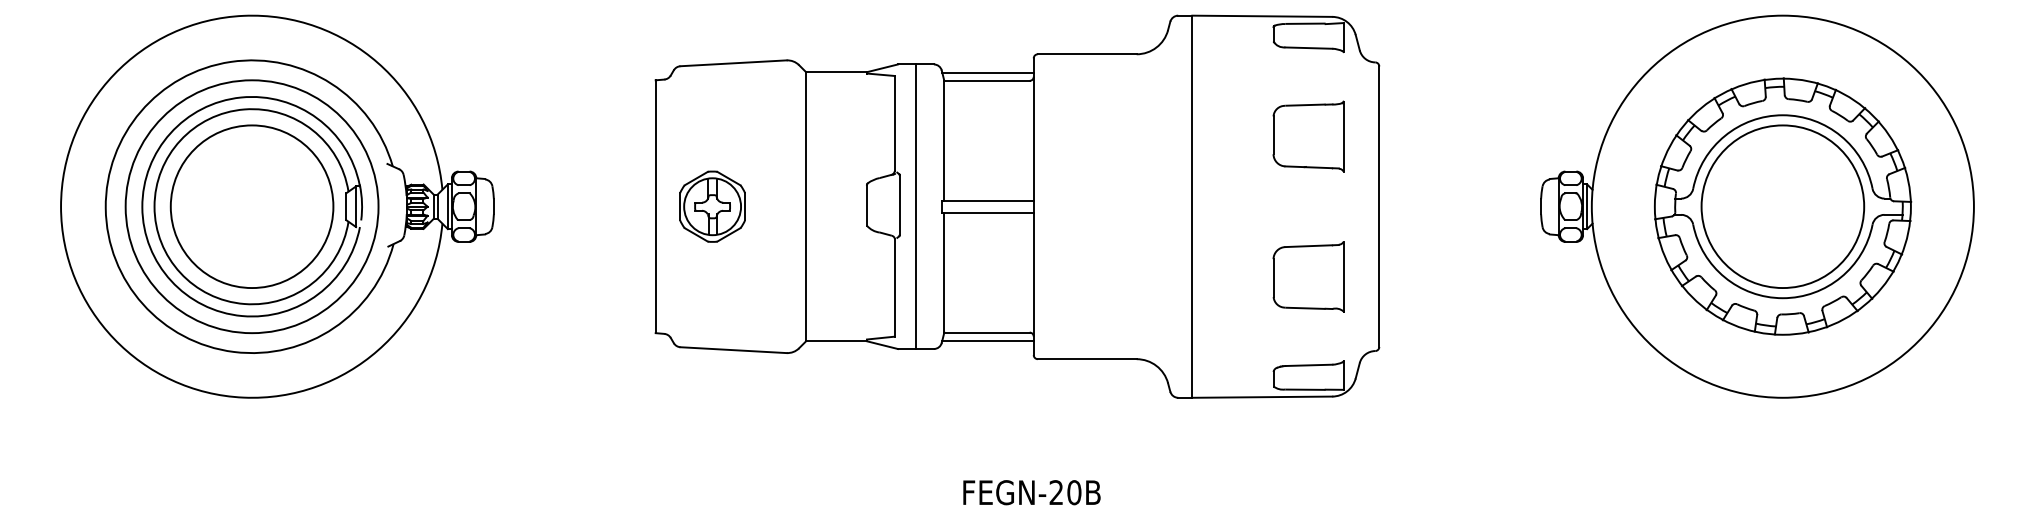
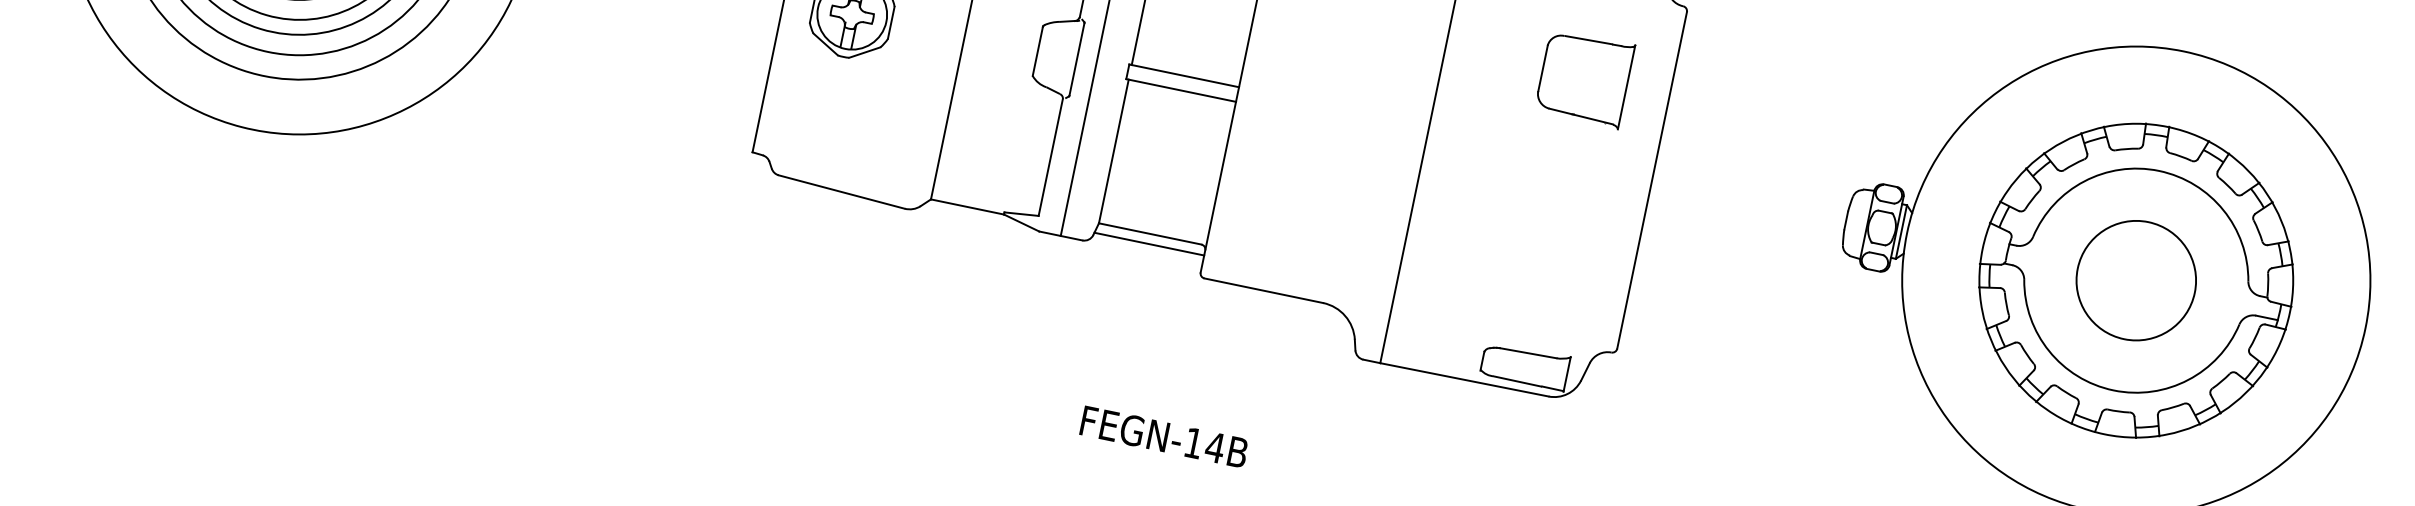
circle: (1782, 206) -> (2135, 280), size x0.6
part: (1308, 276) -> (1549, 246), removed
text: (1065, 492) -> (1204, 445), FEGN-20B -> FEGN-14B

